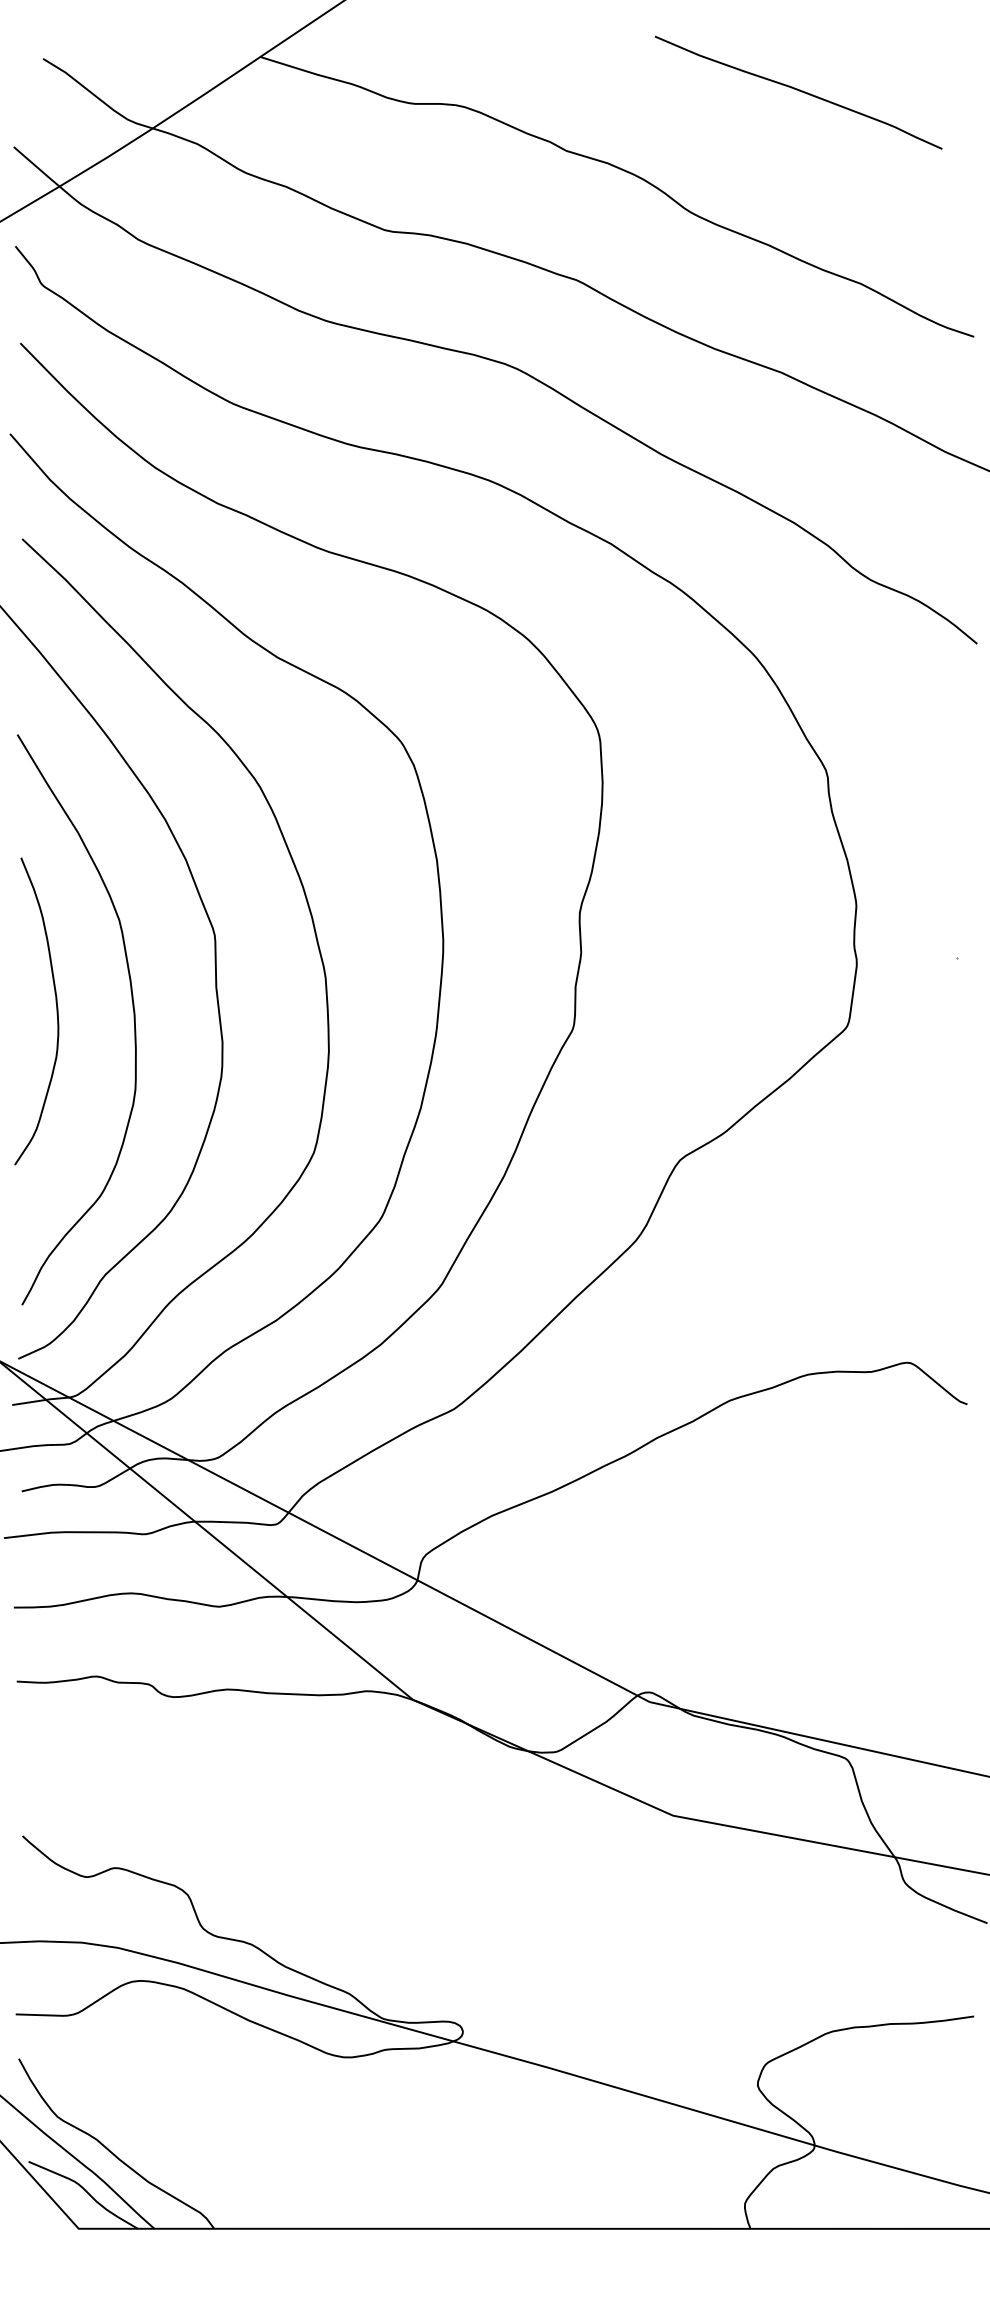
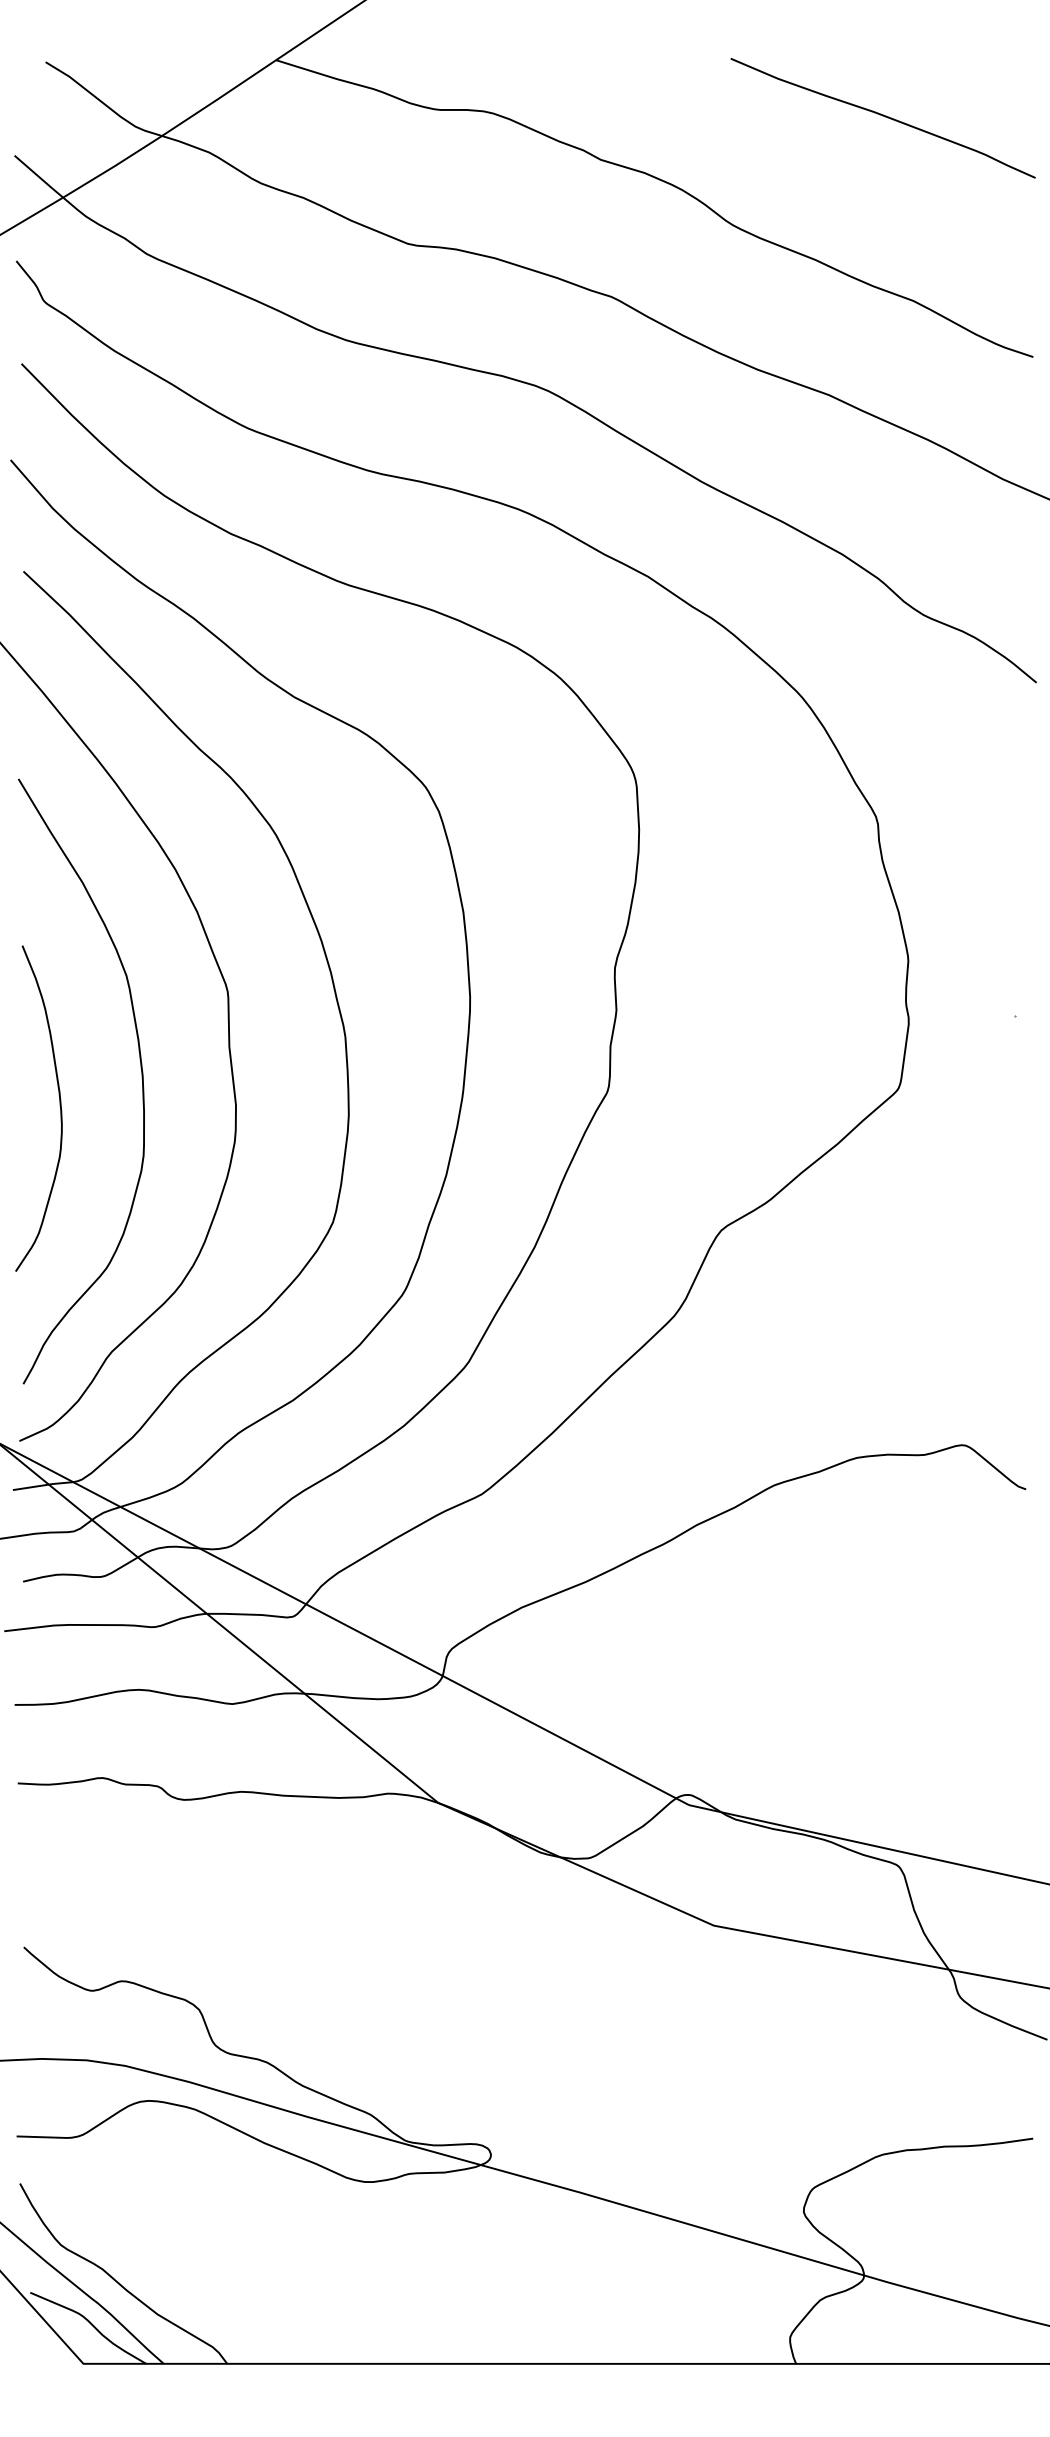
curve: (799, 91) -> (884, 116), moved
curve: (56, 1011) -> (59, 1108), moved

